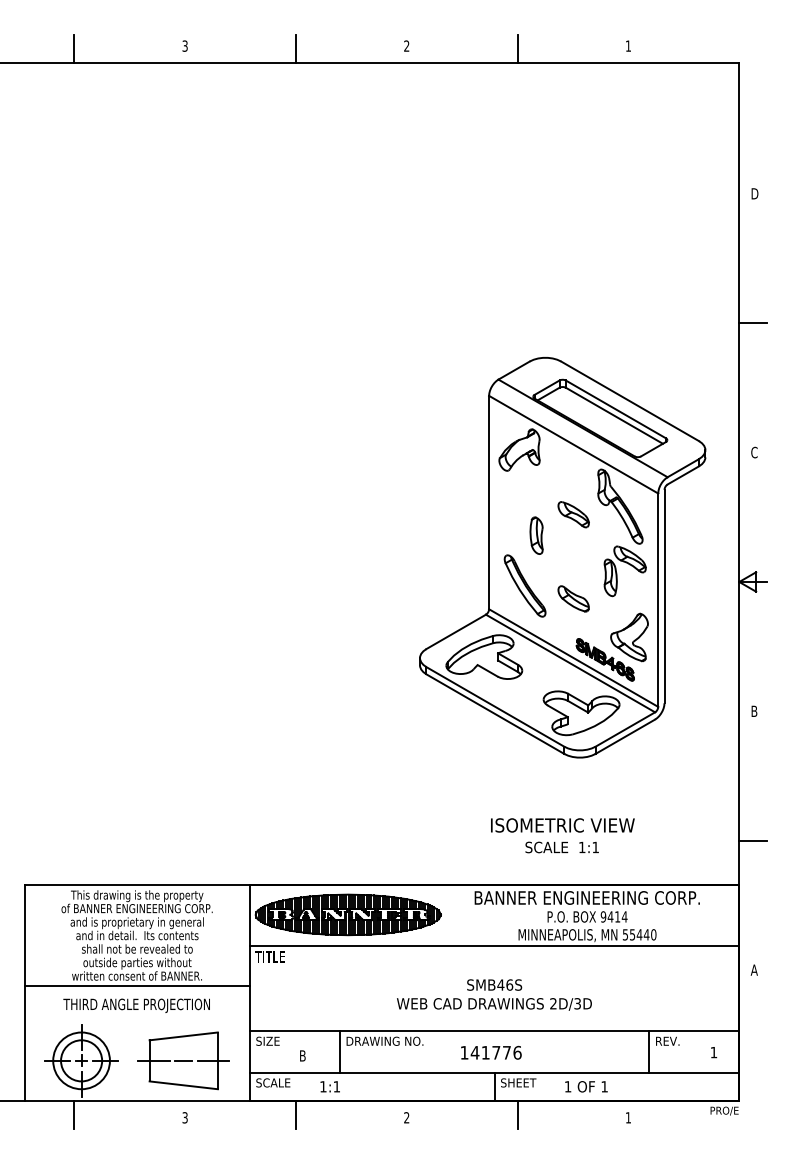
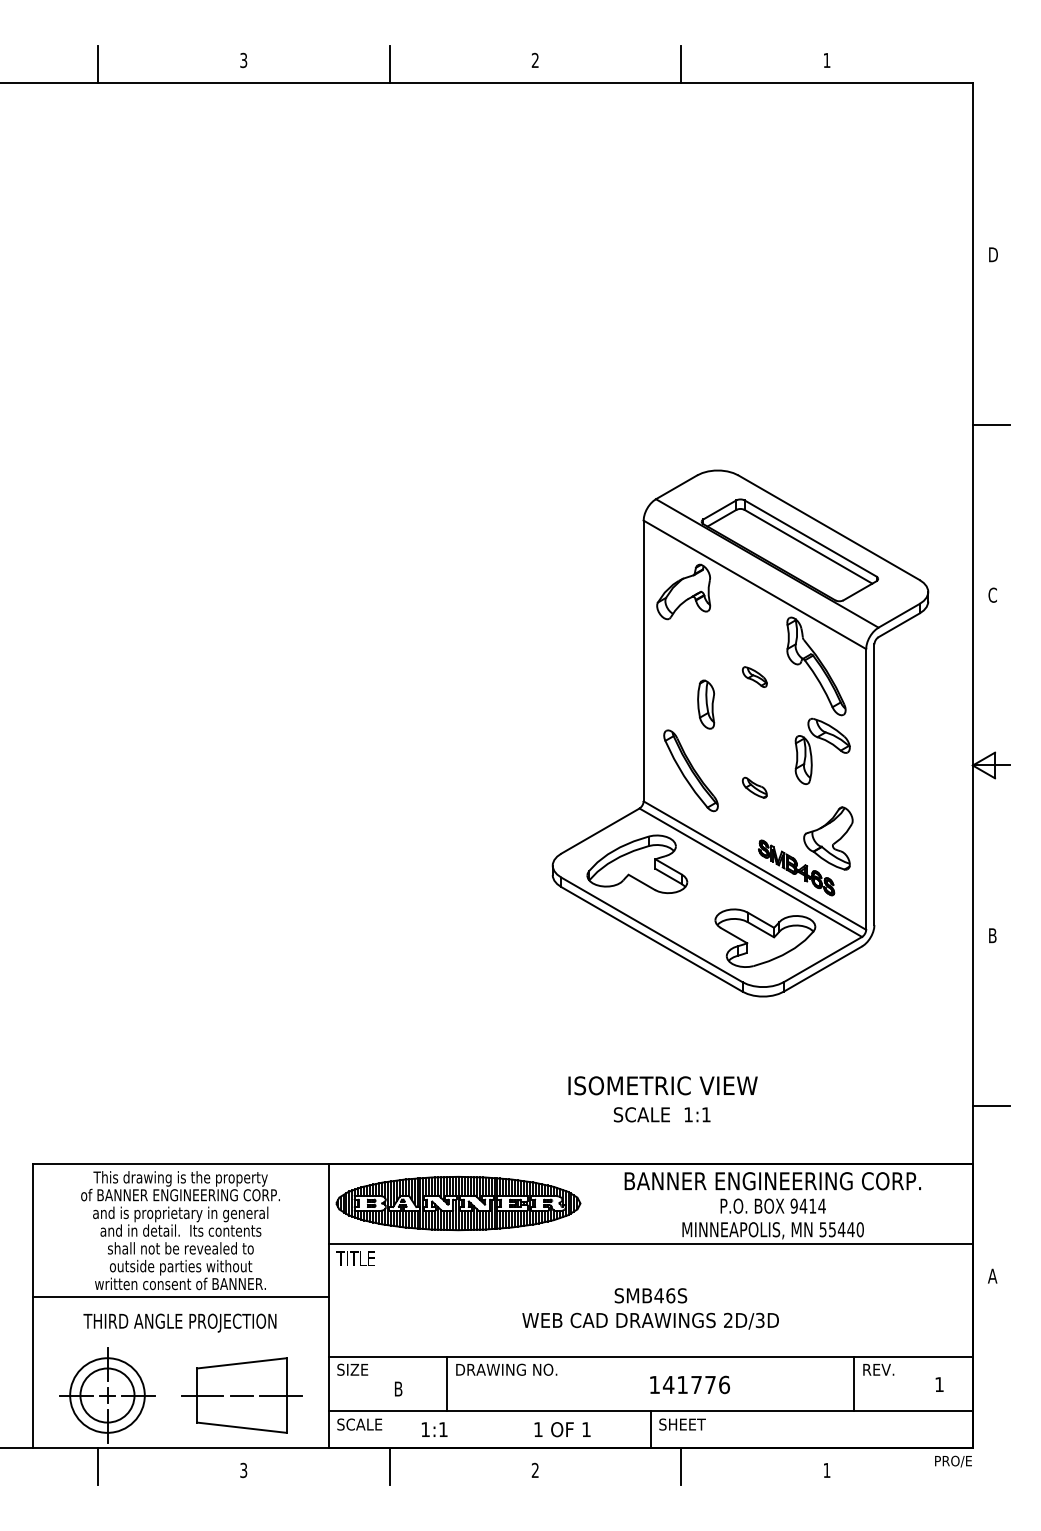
part: (573, 514) -> (754, 676), size x0.6
part: (573, 598) -> (754, 787), size x0.6
text: (562, 835) -> (662, 1099), moved
text: (491, 1052) -> (690, 1384), moved
text: (586, 1086) -> (562, 1429), moved

